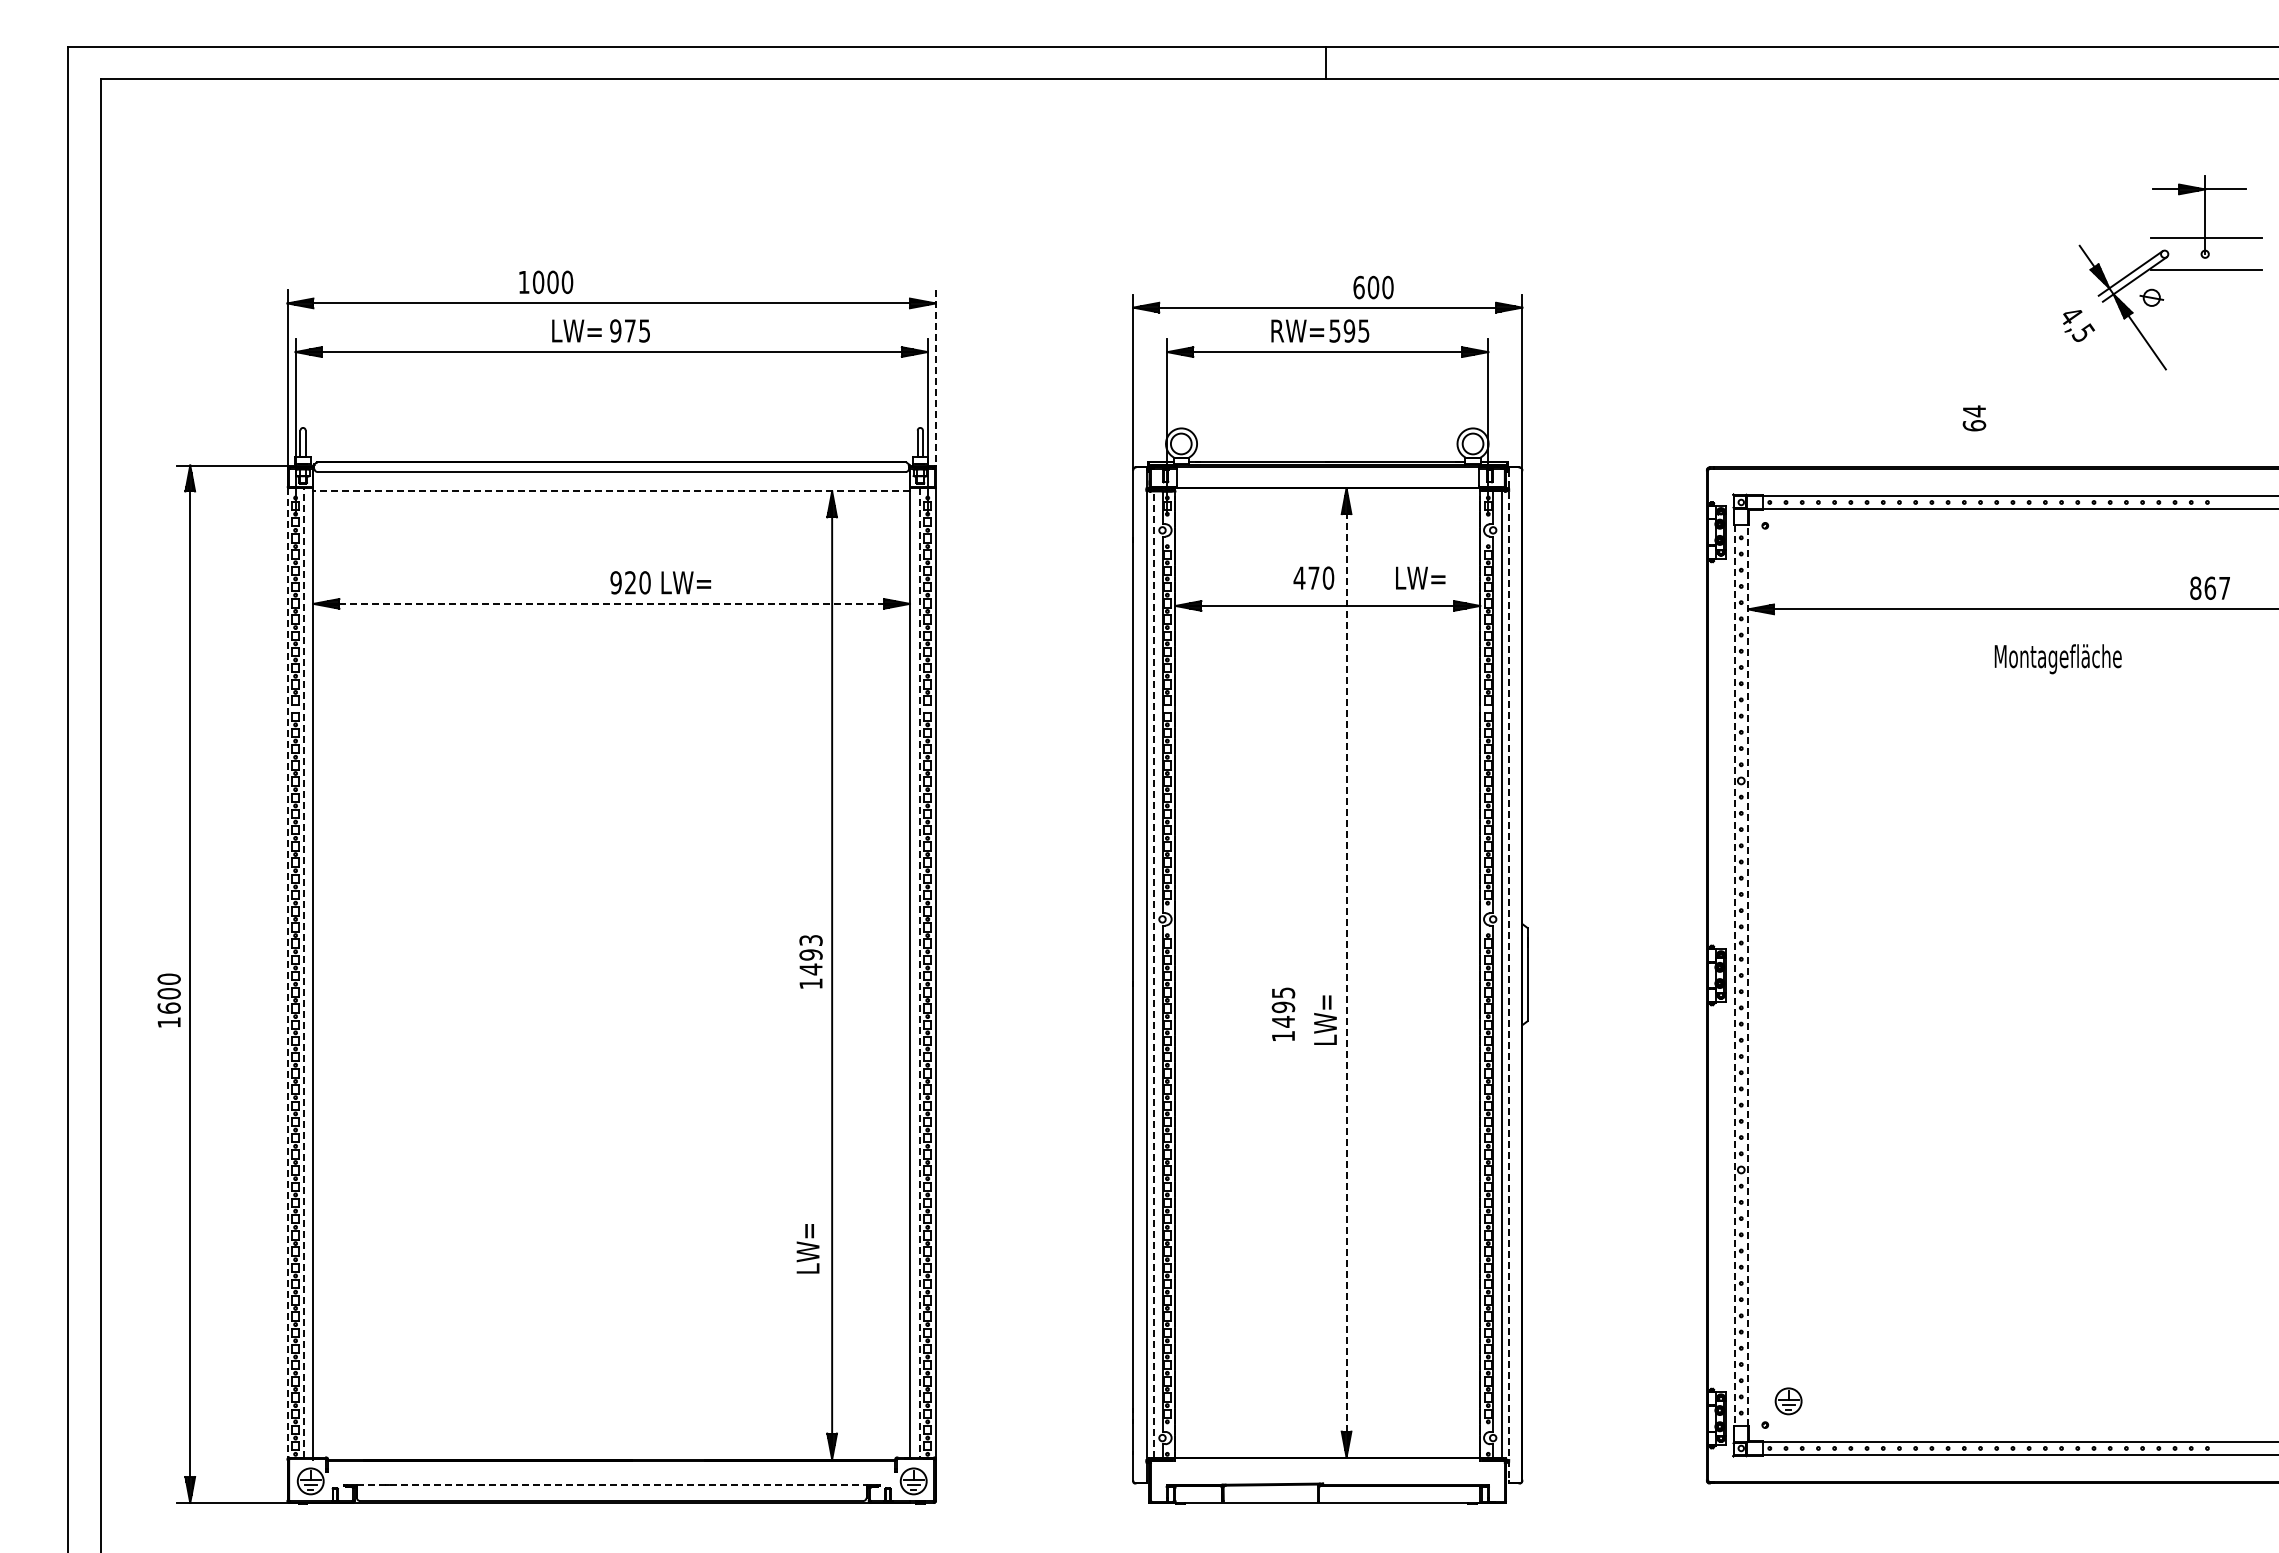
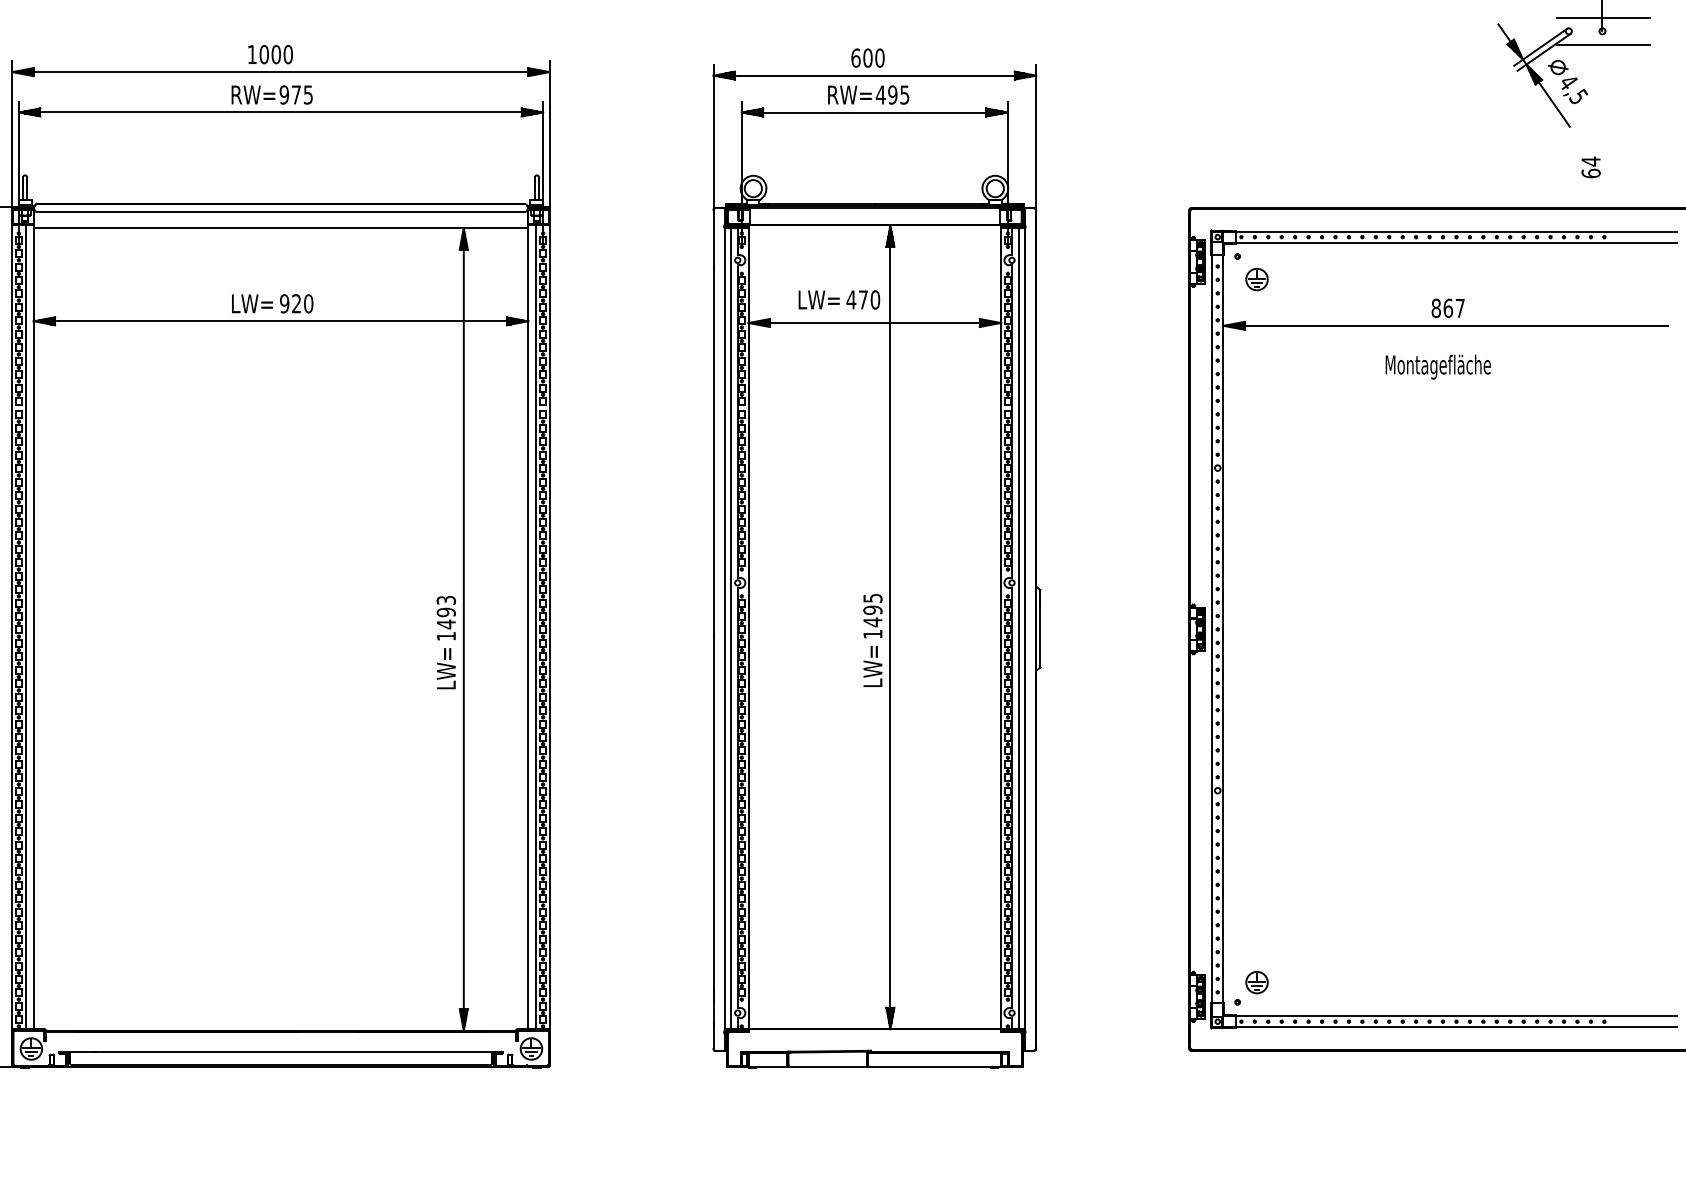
text: (546, 281) -> (270, 53), moved
text: (1373, 287) -> (867, 58), moved
text: (2078, 325) -> (1574, 90), moved
text: (579, 330) -> (254, 94), LW= -> RW=
text: (1334, 330) -> (880, 94), 595 -> 495
line: (935, 378) -> (549, 134), dashed -> solid
text: (1974, 418) -> (1591, 167), moved
line: (611, 491) -> (280, 228), dashed -> solid
part: (1788, 553) -> (1256, 279), added
text: (1420, 577) -> (819, 299), moved
text: (686, 582) -> (252, 303), moved
text: (2209, 587) -> (1447, 307), moved
line: (612, 603) -> (281, 320), dashed -> solid
text: (2057, 659) -> (1437, 367), moved
line: (287, 972) -> (12, 626), dashed -> solid
line: (303, 972) -> (25, 626), dashed -> solid
line: (919, 972) -> (536, 626), dashed -> solid
line: (1346, 972) -> (890, 626), dashed -> solid
line: (1154, 974) -> (731, 628), dashed -> solid
line: (1509, 975) -> (1025, 629), dashed -> solid
line: (1734, 975) -> (1212, 629), dashed -> solid
line: (1747, 975) -> (1222, 629), dashed -> solid
text: (1283, 1013) -> (872, 615), moved
text: (807, 1248) -> (445, 668), moved
line: (611, 1484) -> (280, 1051), dashed -> solid

